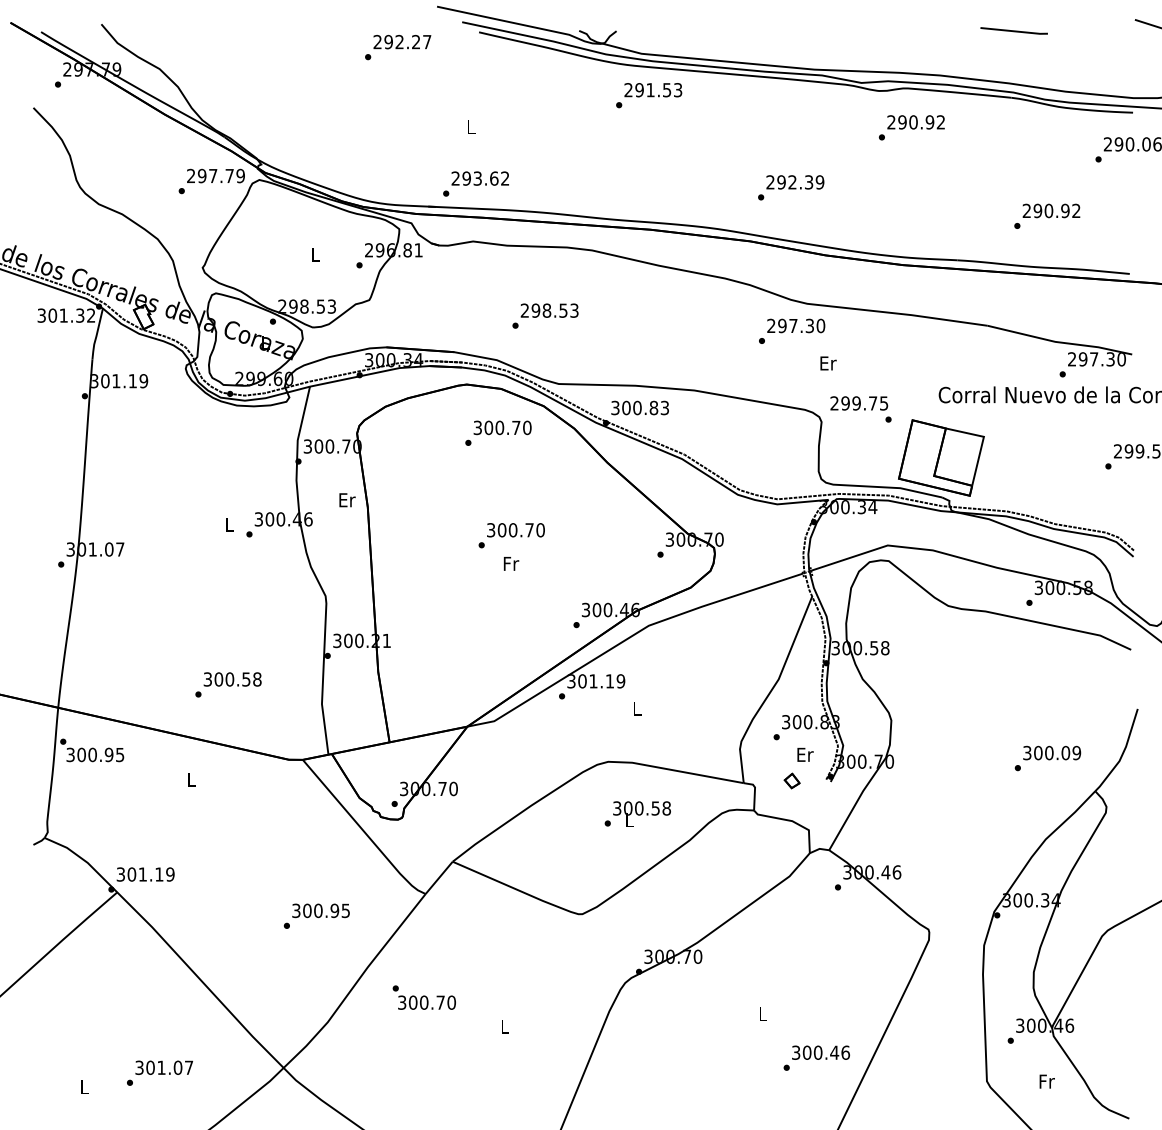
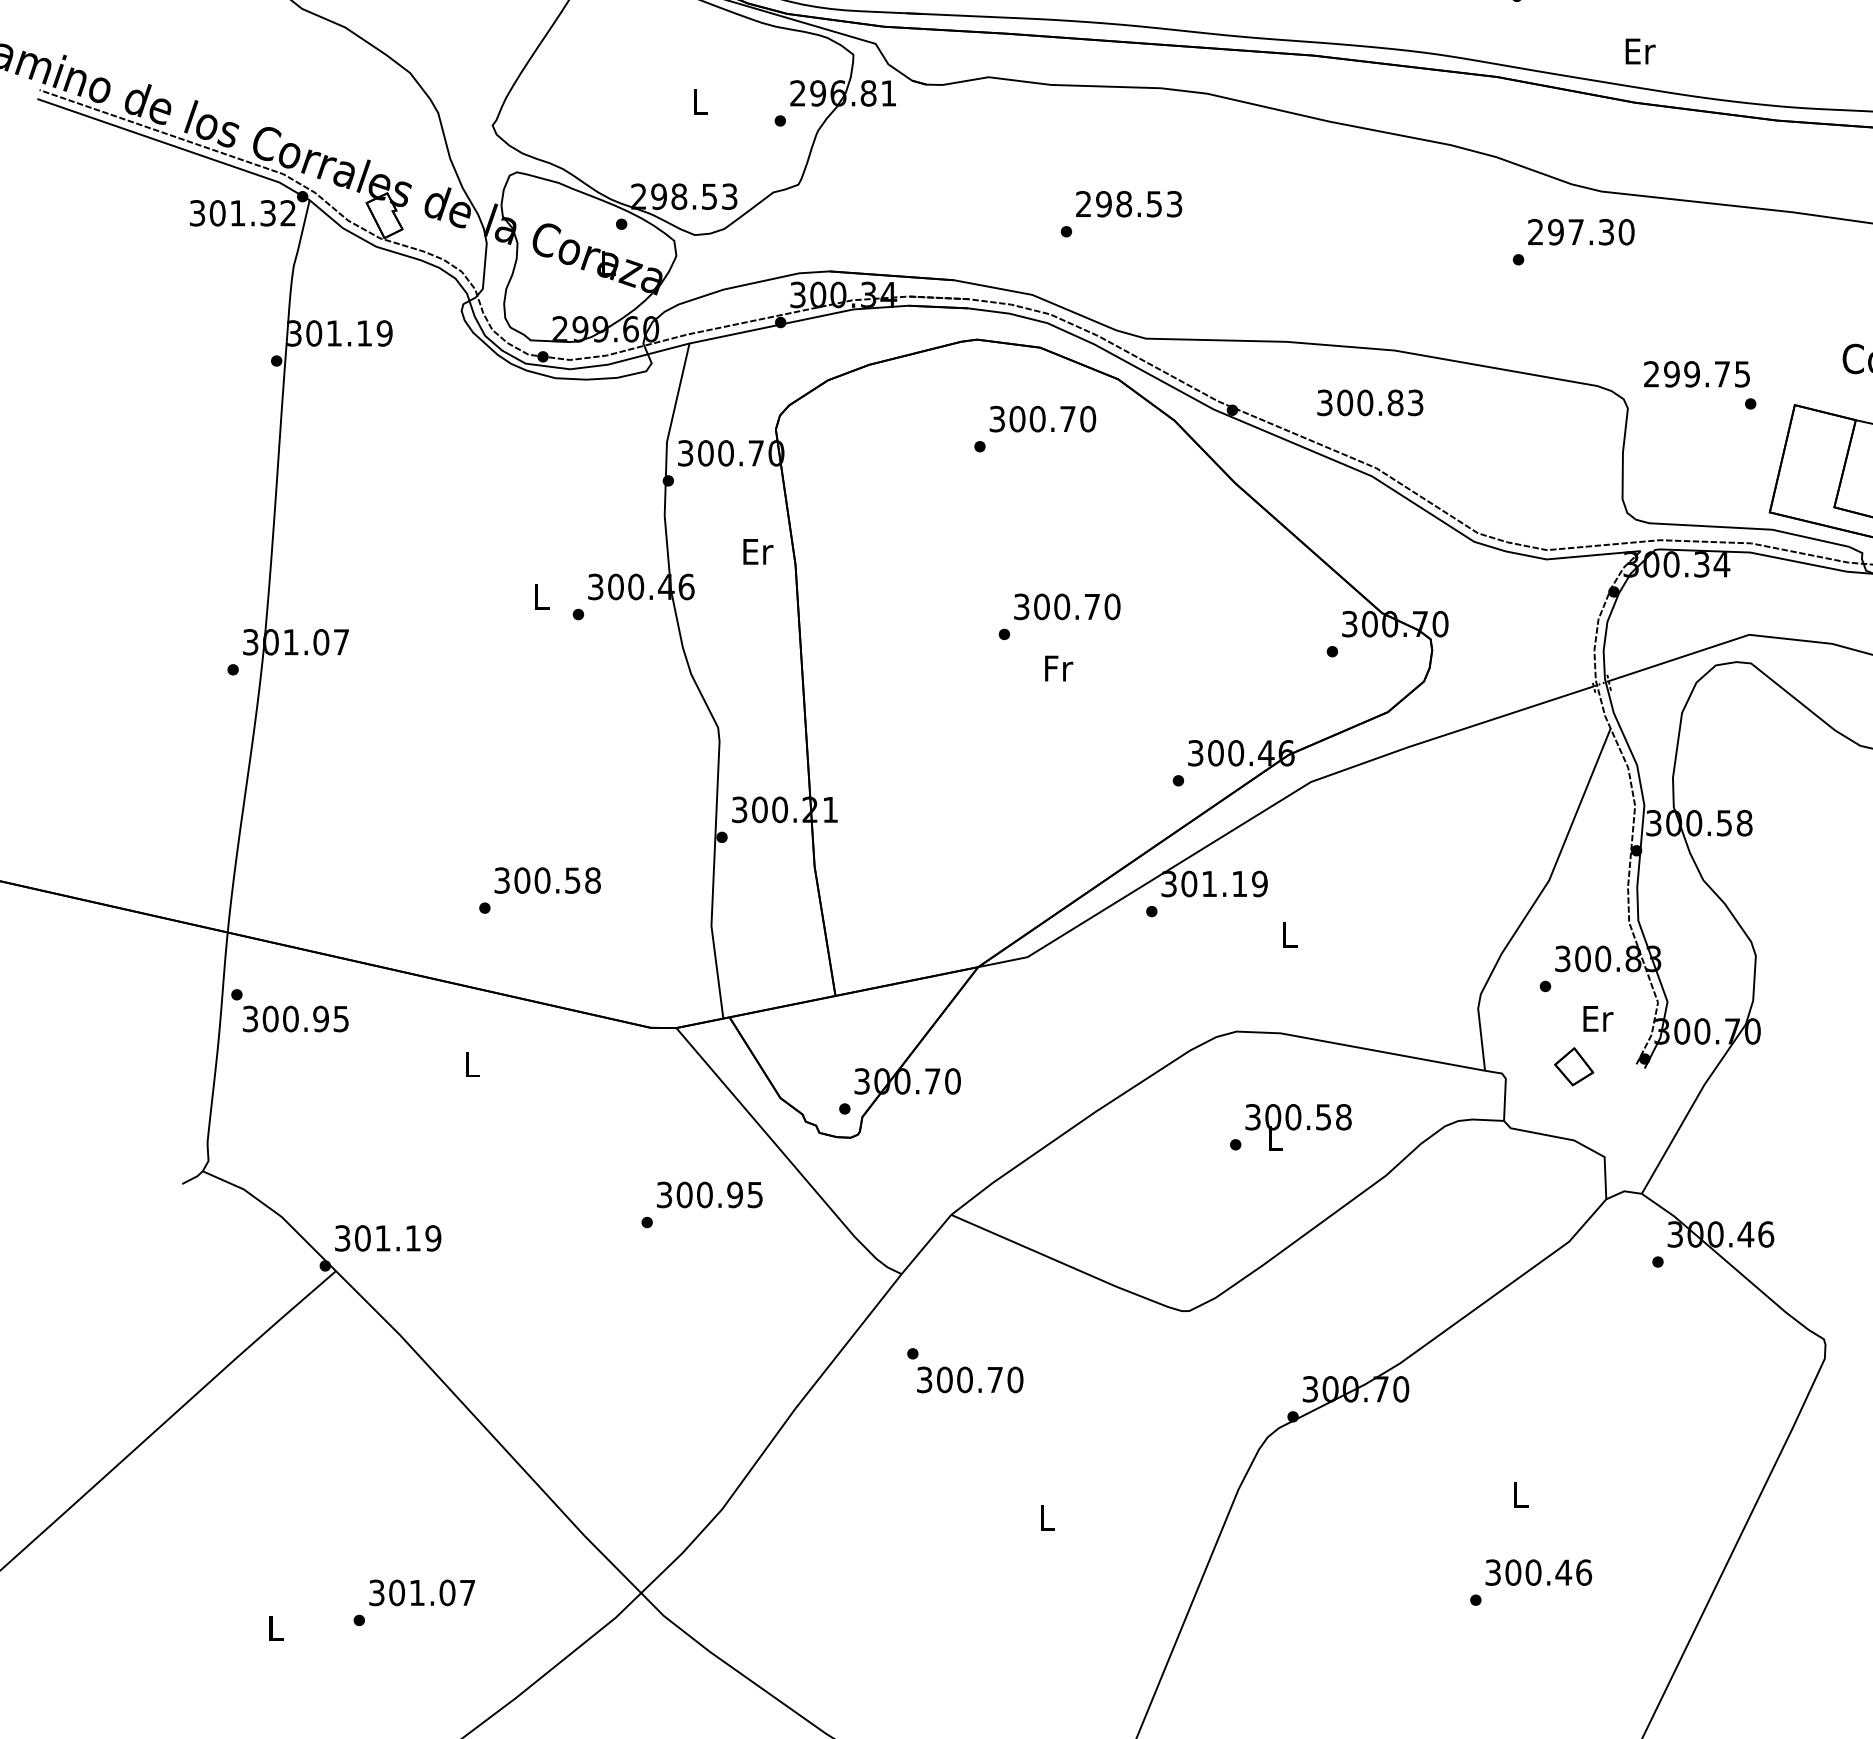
text: (828, 363) -> (1640, 51), moved
text: (639, 407) -> (1369, 401), moved
part: (791, 780) -> (1572, 1065), size x1.4
text: (316, 915) -> (701, 1203), moved
text: (423, 997) -> (963, 1370), moved
text: (816, 1057) -> (1530, 1581), moved

